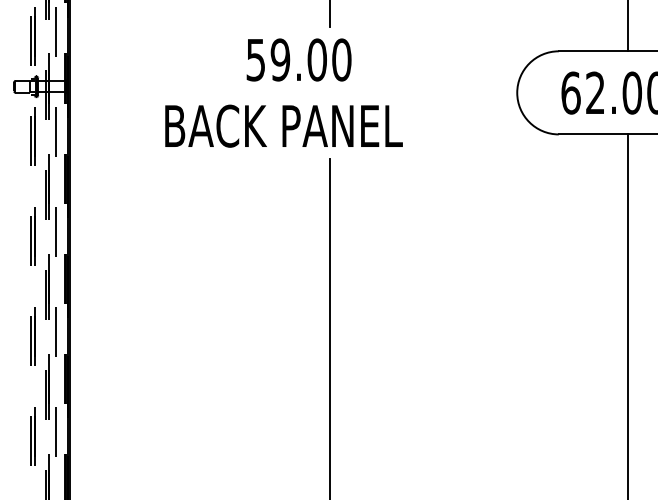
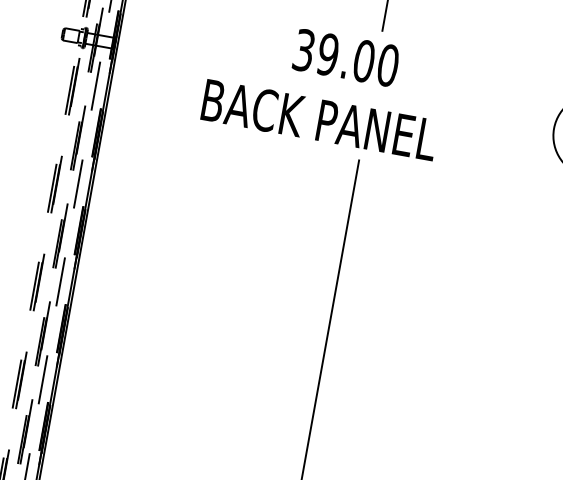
text: (256, 59) -> (304, 50), 59.00 -> 39.00

